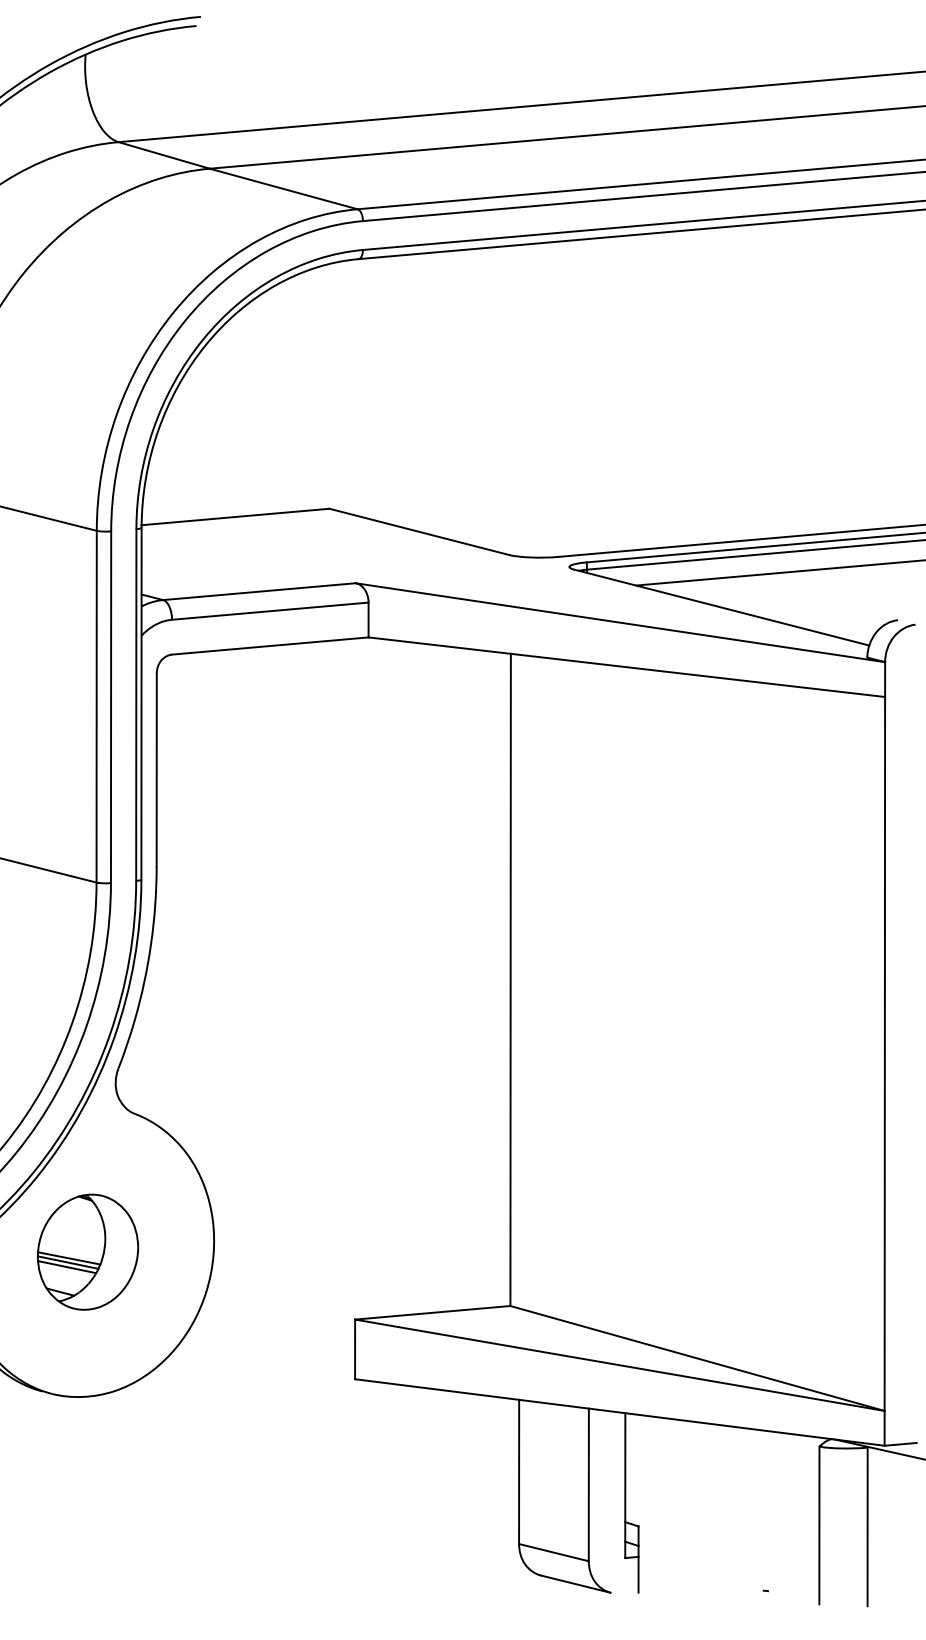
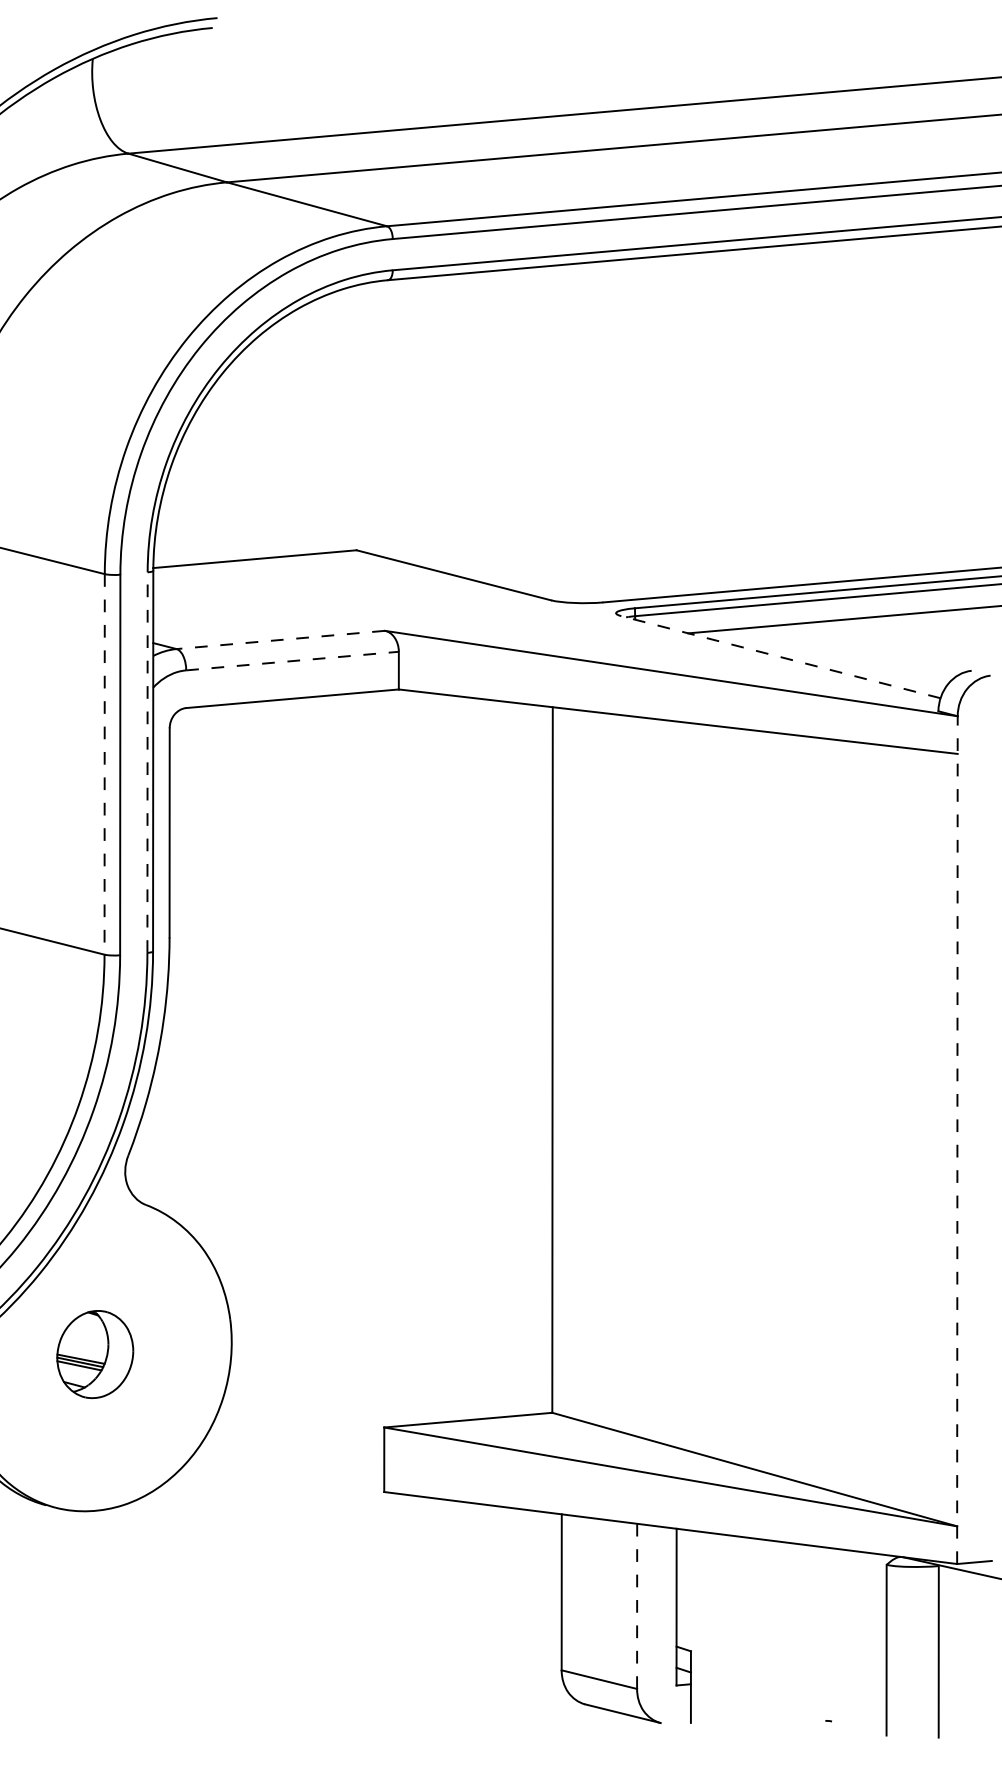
line: (259, 591) -> (280, 639), solid -> dashed
line: (721, 607) -> (780, 657), solid -> dashed
line: (270, 611) -> (292, 661), solid -> dashed
line: (136, 705) -> (147, 763), solid -> dashed
line: (96, 706) -> (104, 764), solid -> dashed
line: (884, 1053) -> (957, 1139), solid -> dashed
part: (87, 1251) -> (94, 1353), size x0.7
line: (588, 1484) -> (636, 1605), solid -> dashed

